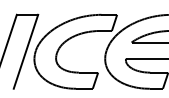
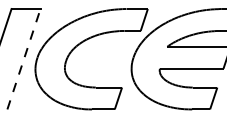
line: (25, 51) -> (23, 58), solid -> dashed

